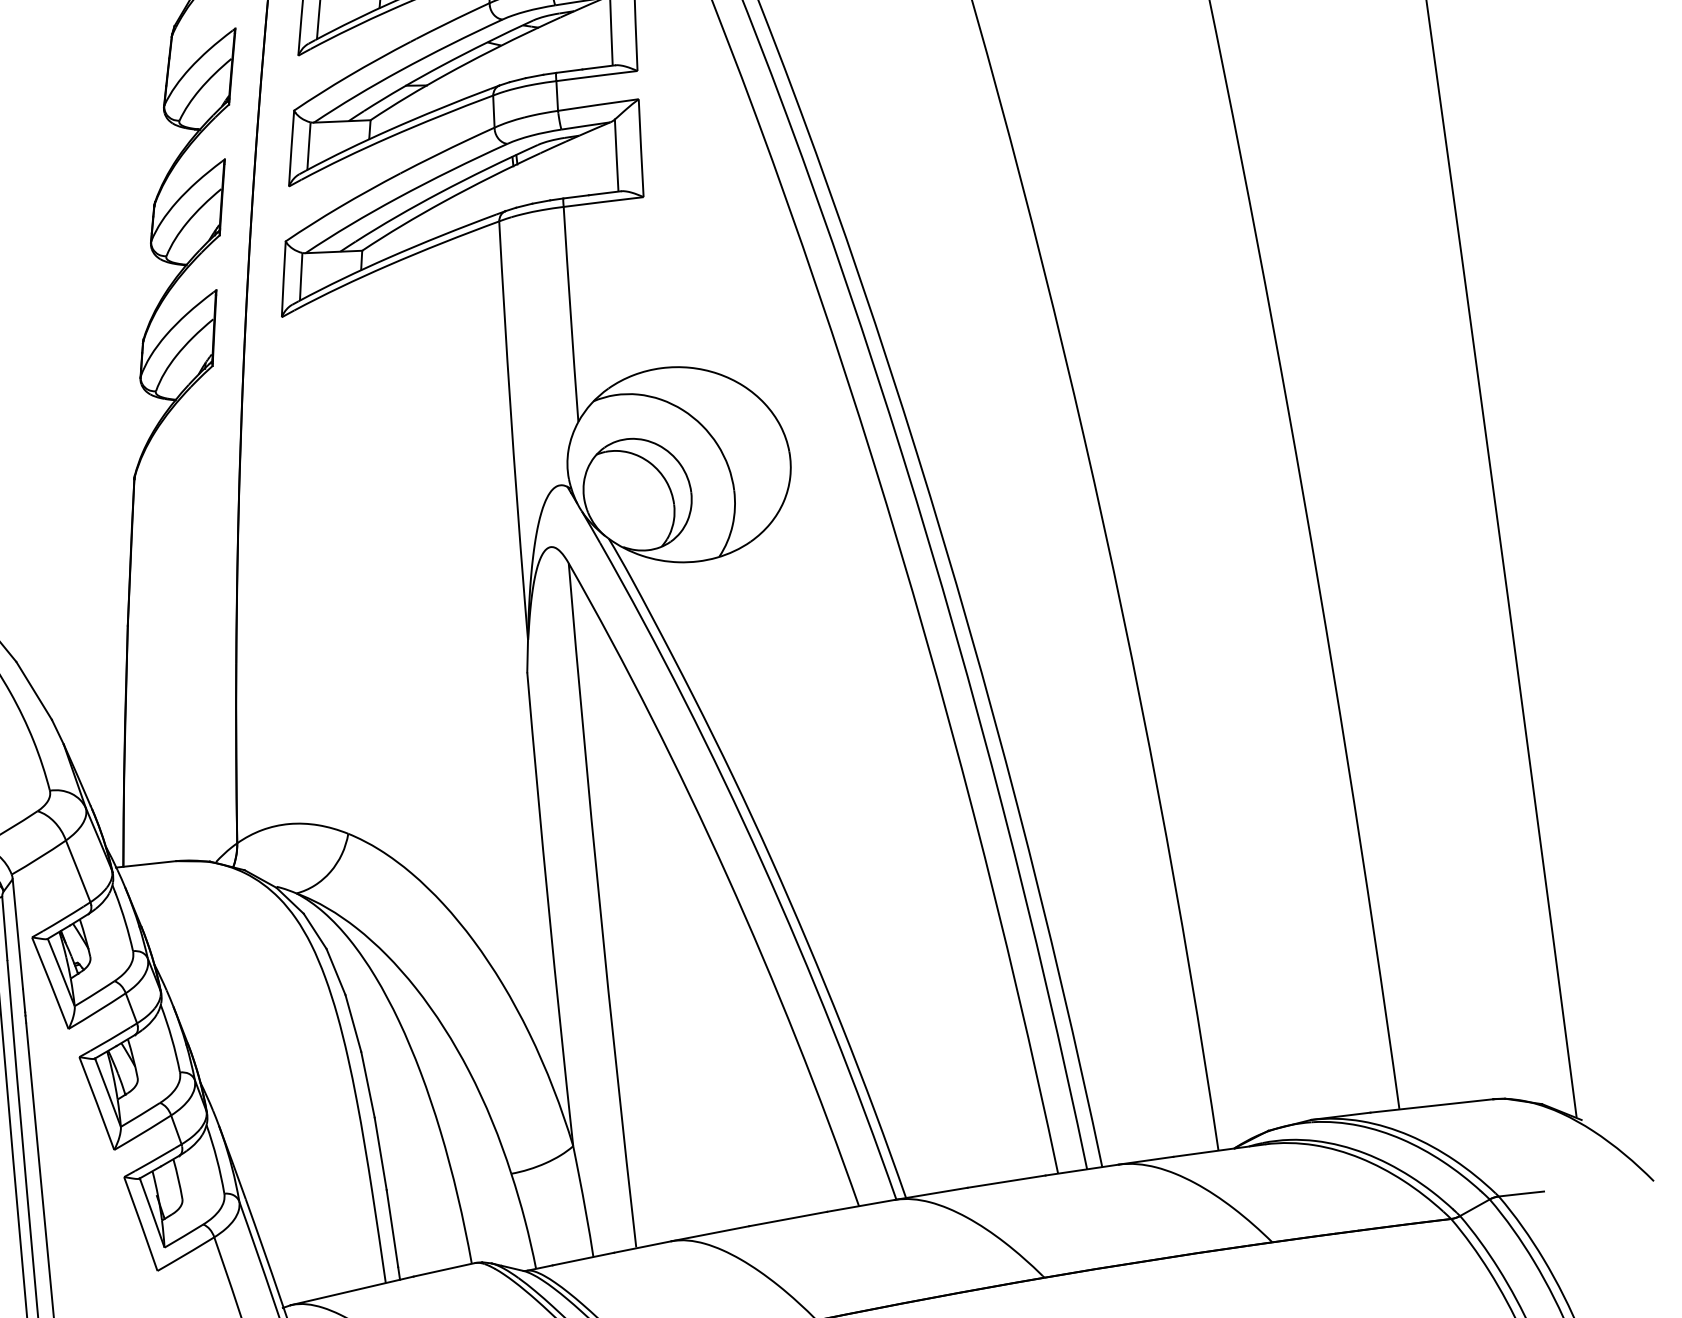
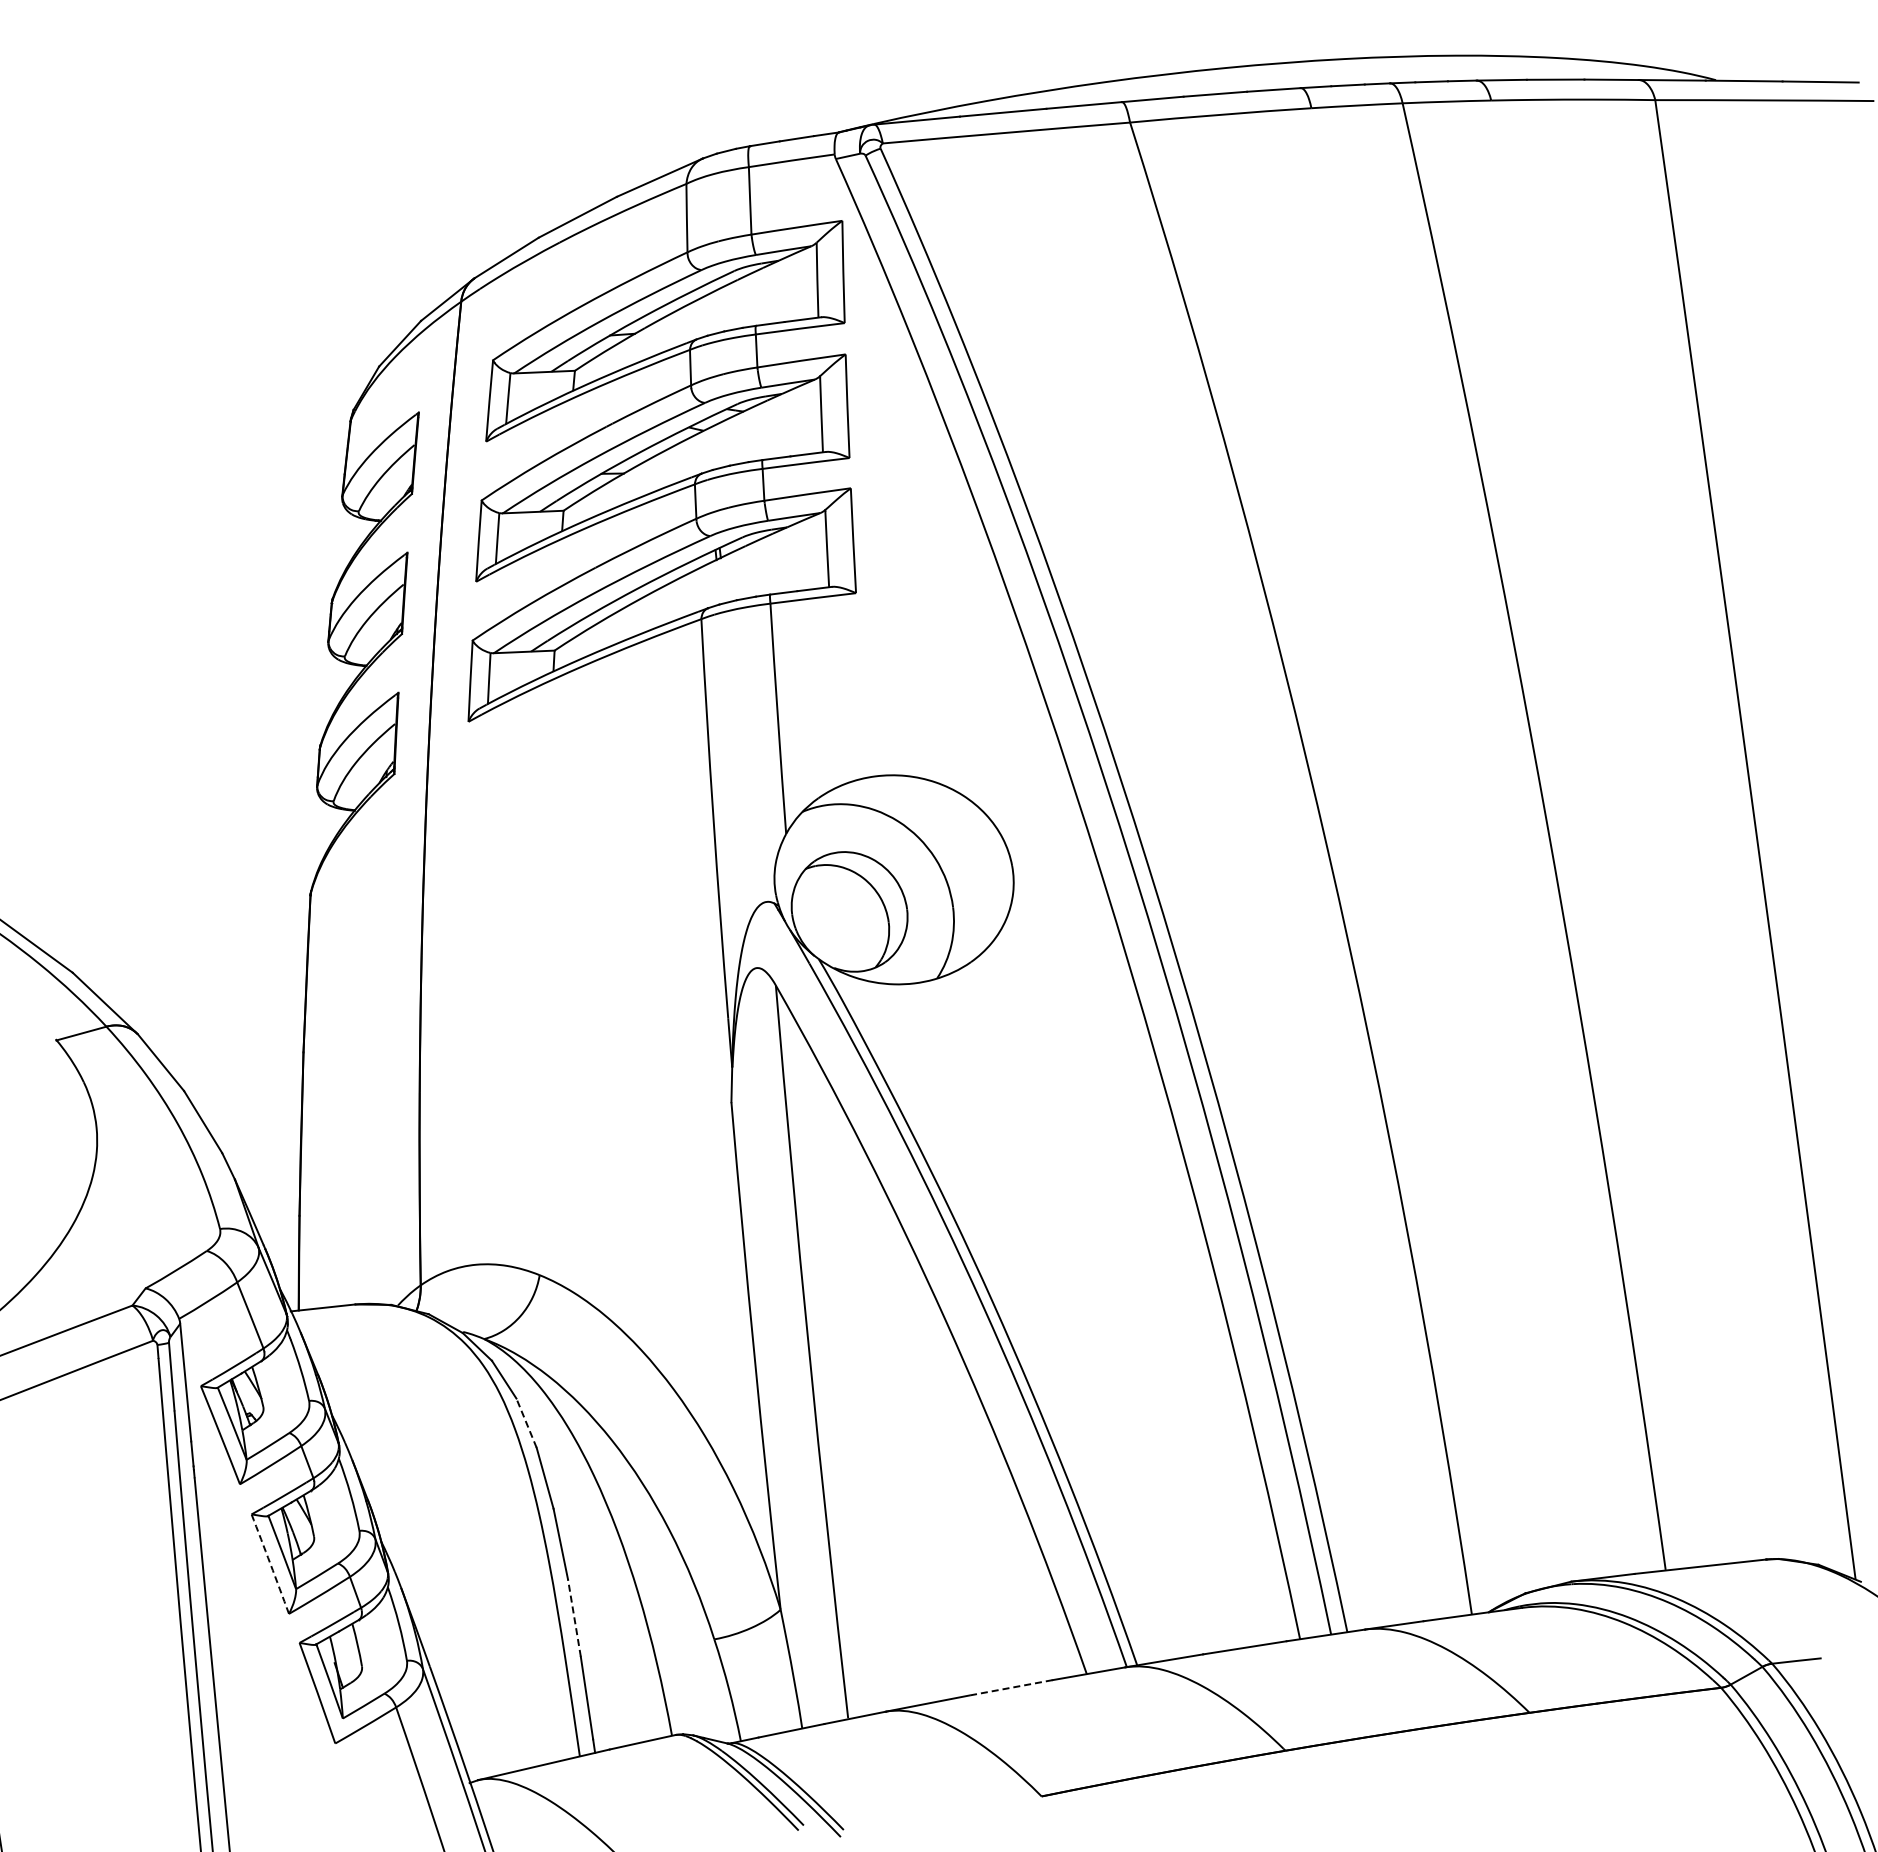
line: (335, 972) -> (526, 1423), solid -> dashed
arc: (97, 1103) -> (270, 1564), solid -> dashed
line: (380, 1153) -> (574, 1617), solid -> dashed
line: (787, 1218) -> (1010, 1687), solid -> dashed

